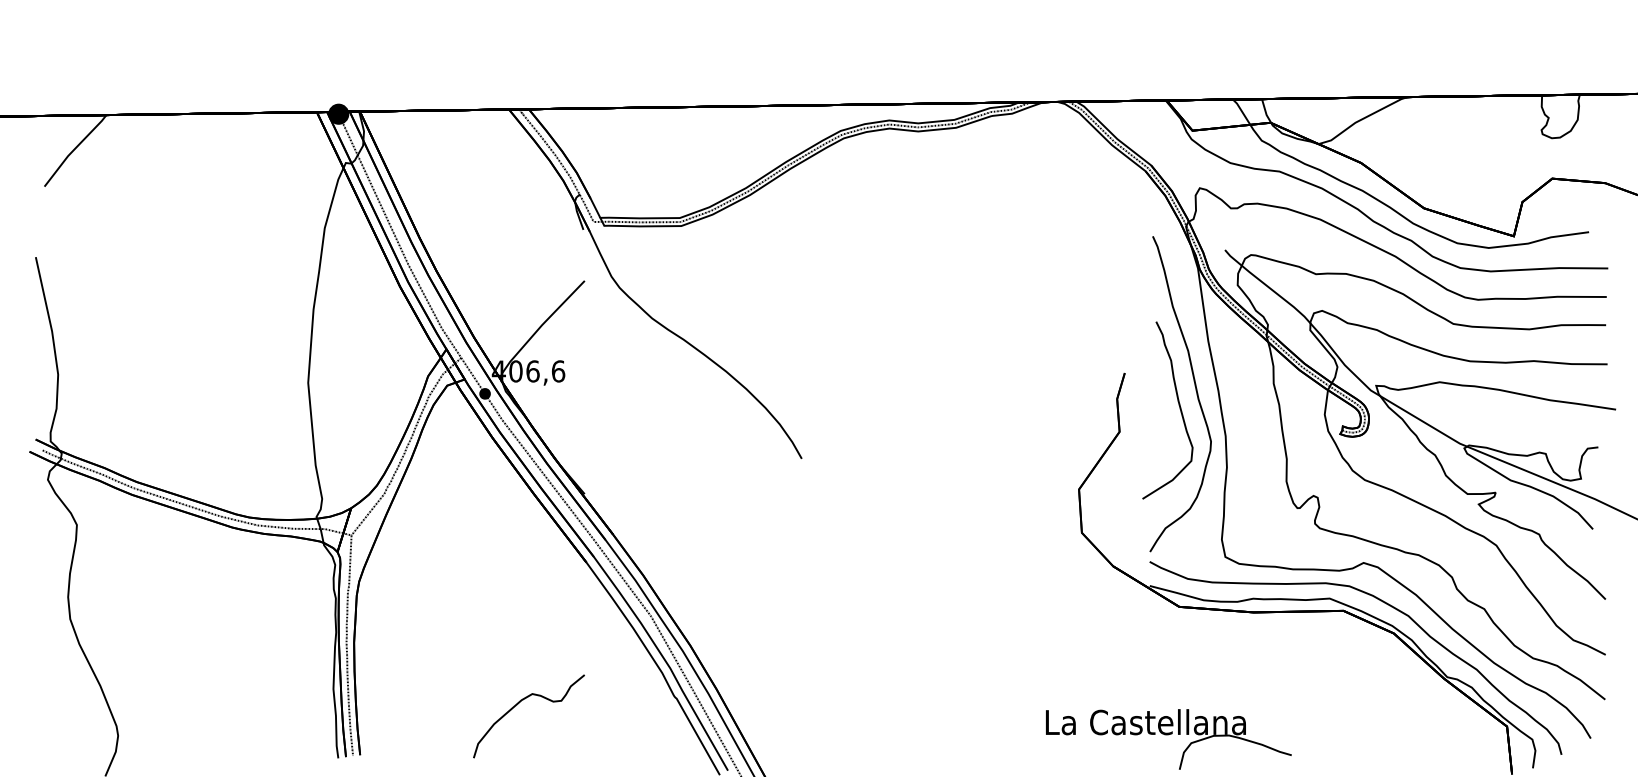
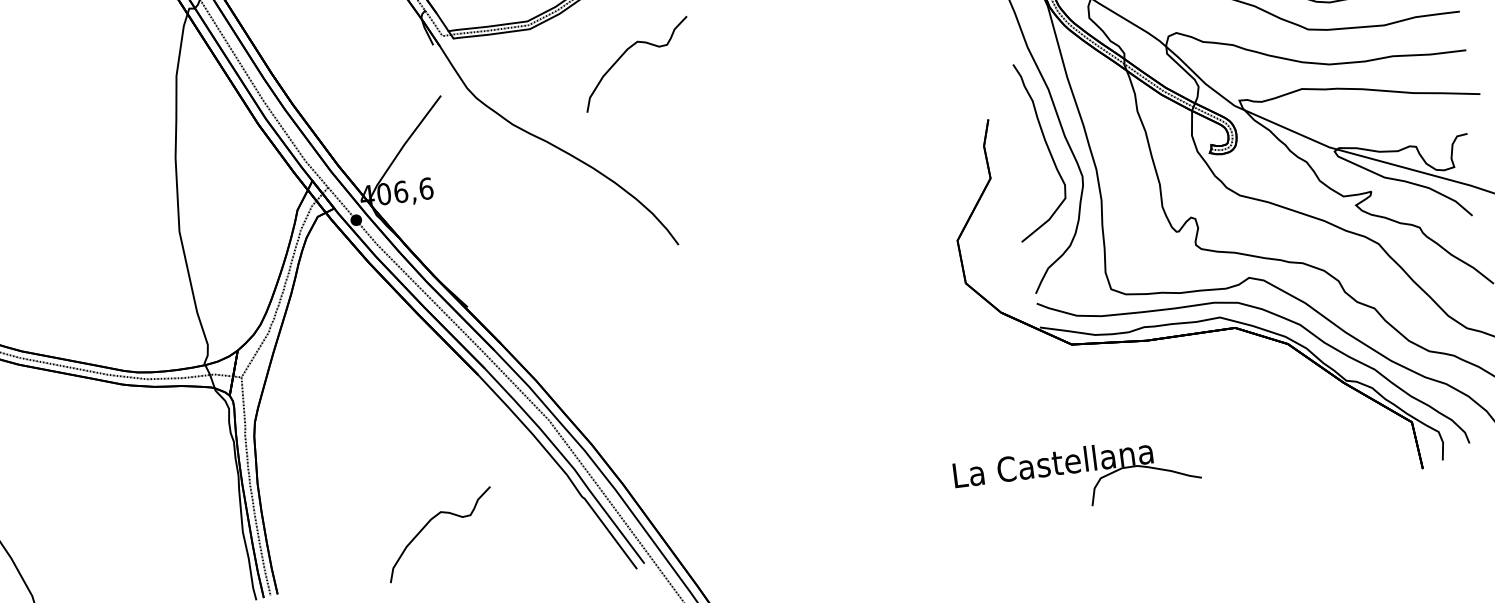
curve: (771, 263) -> (624, 55), added

